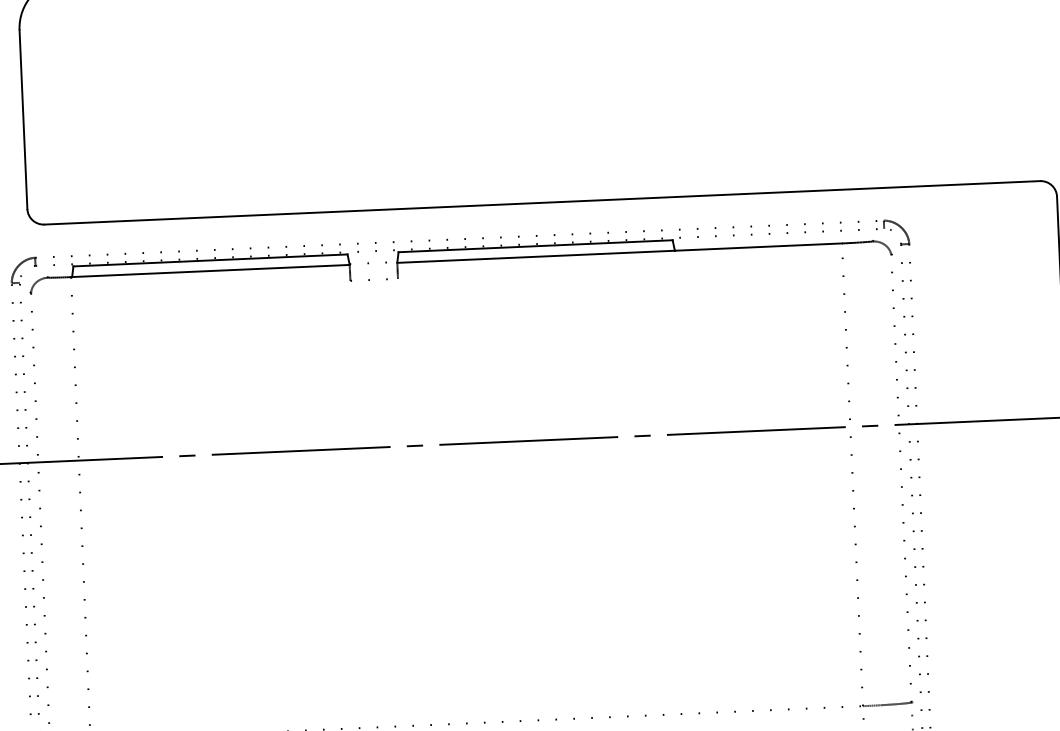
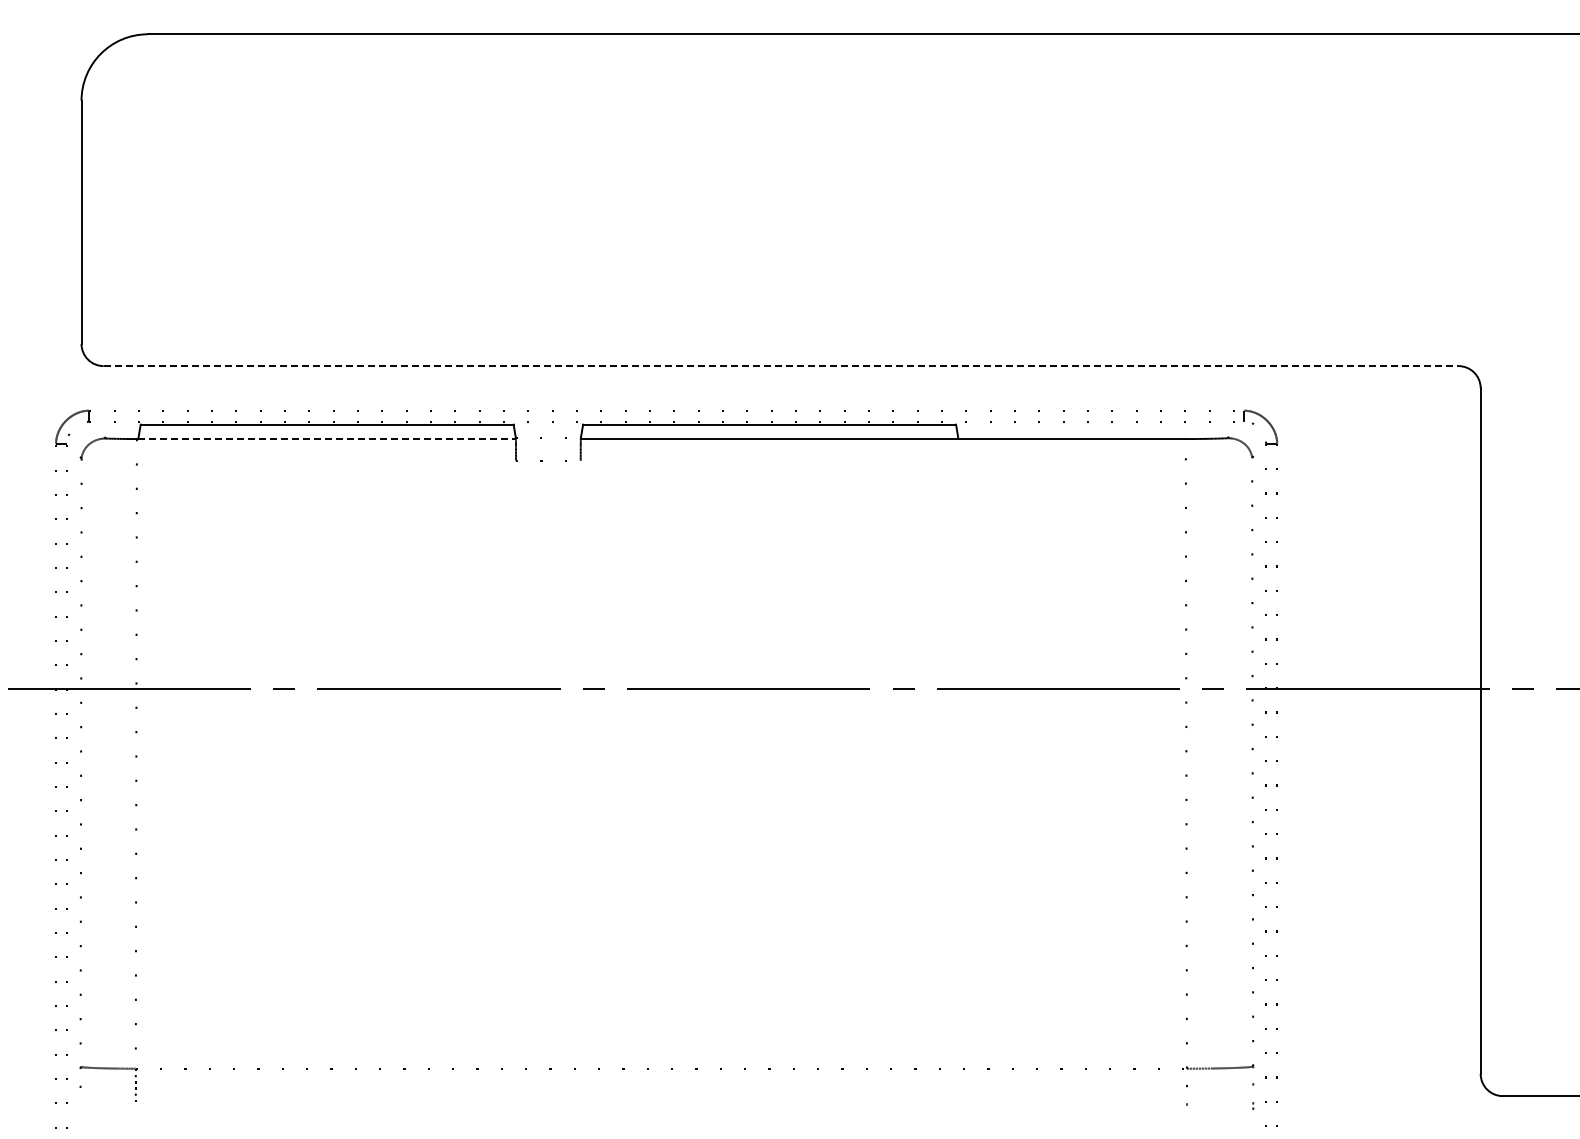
line: (542, 203) -> (781, 366), solid -> dashed
line: (211, 271) -> (327, 439), solid -> dashed

